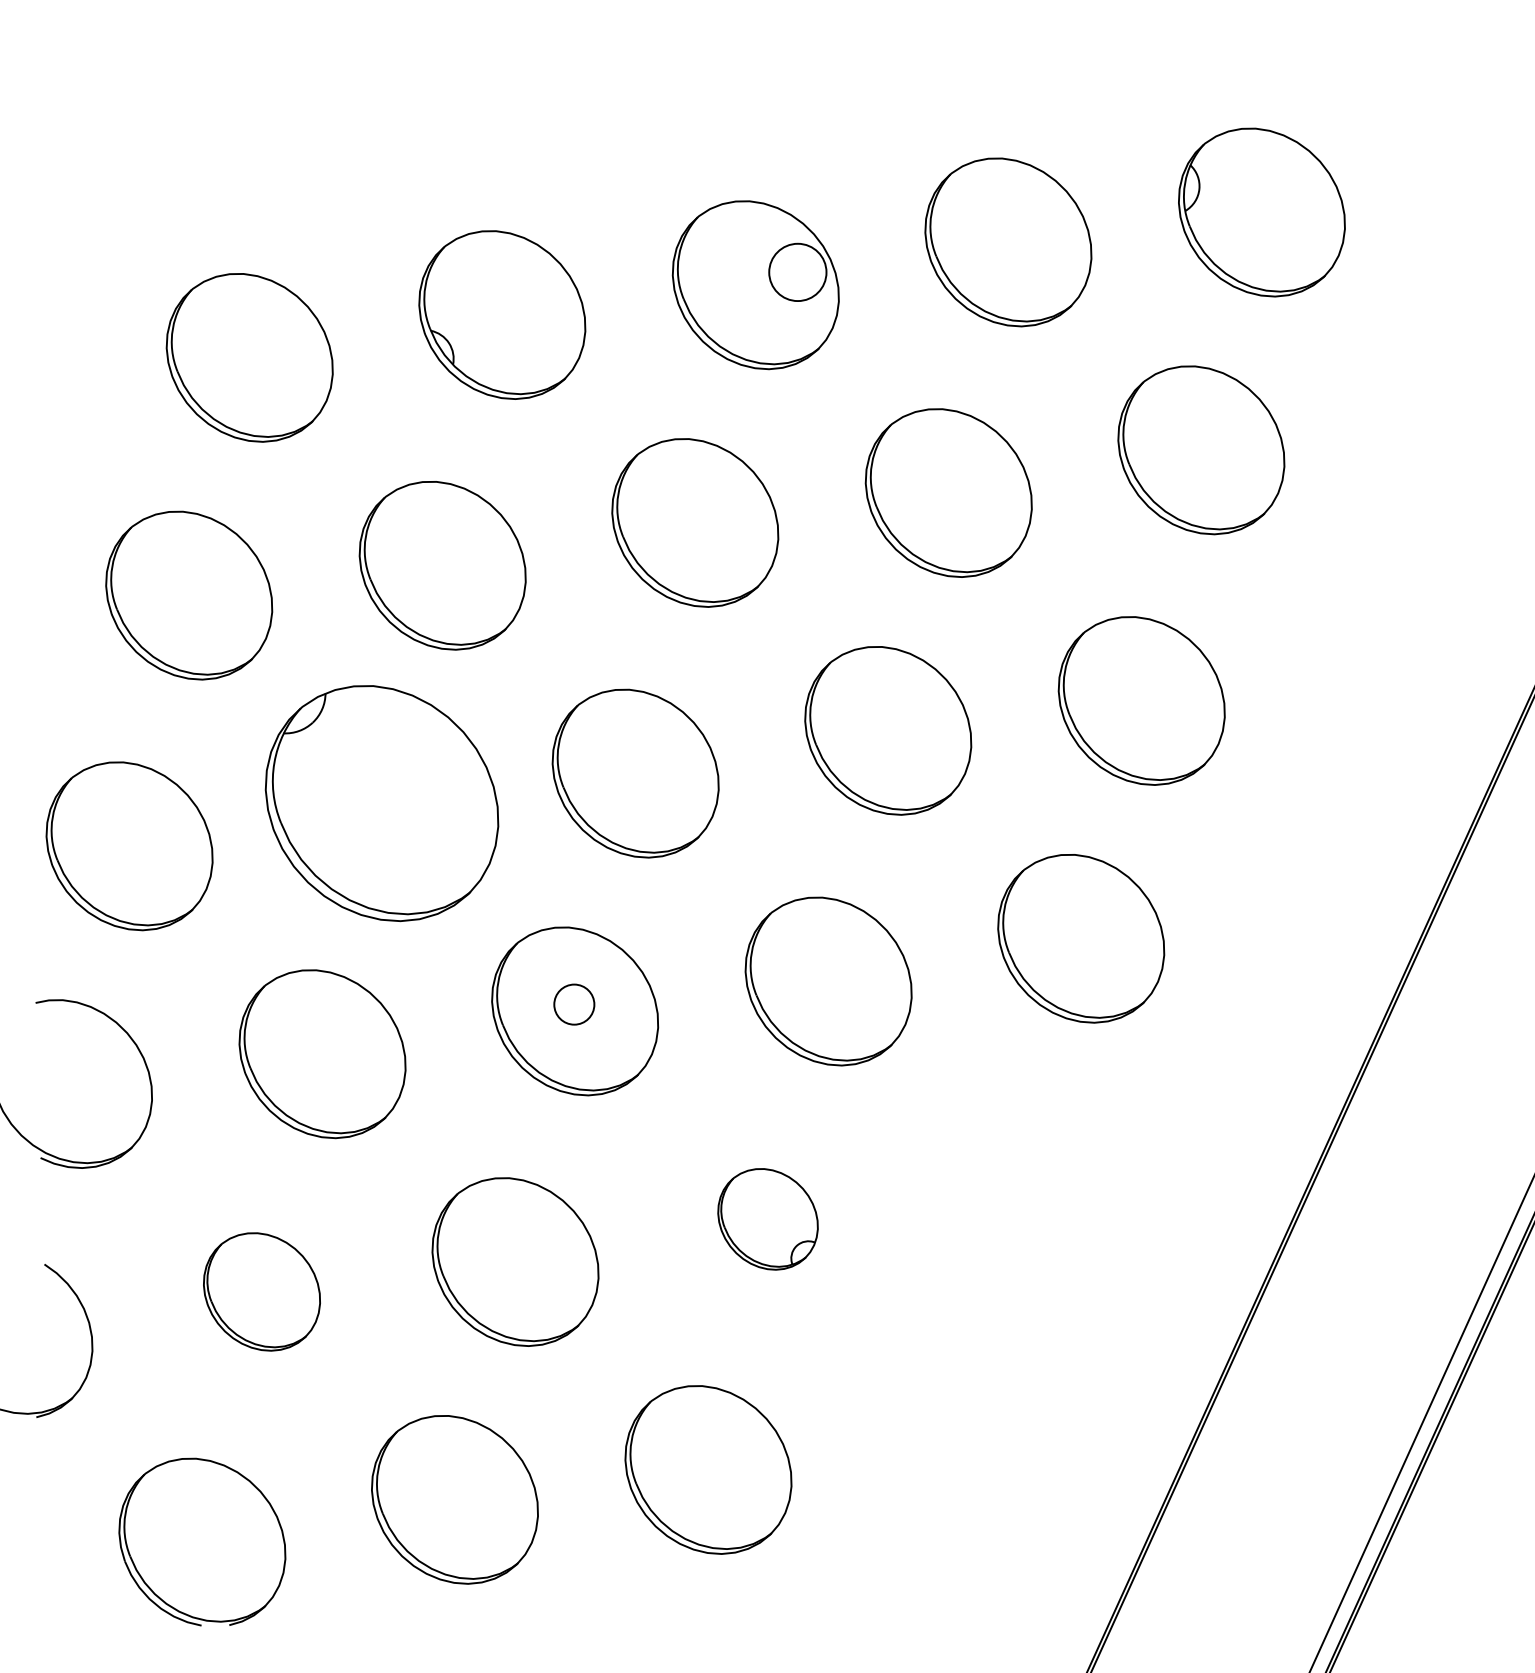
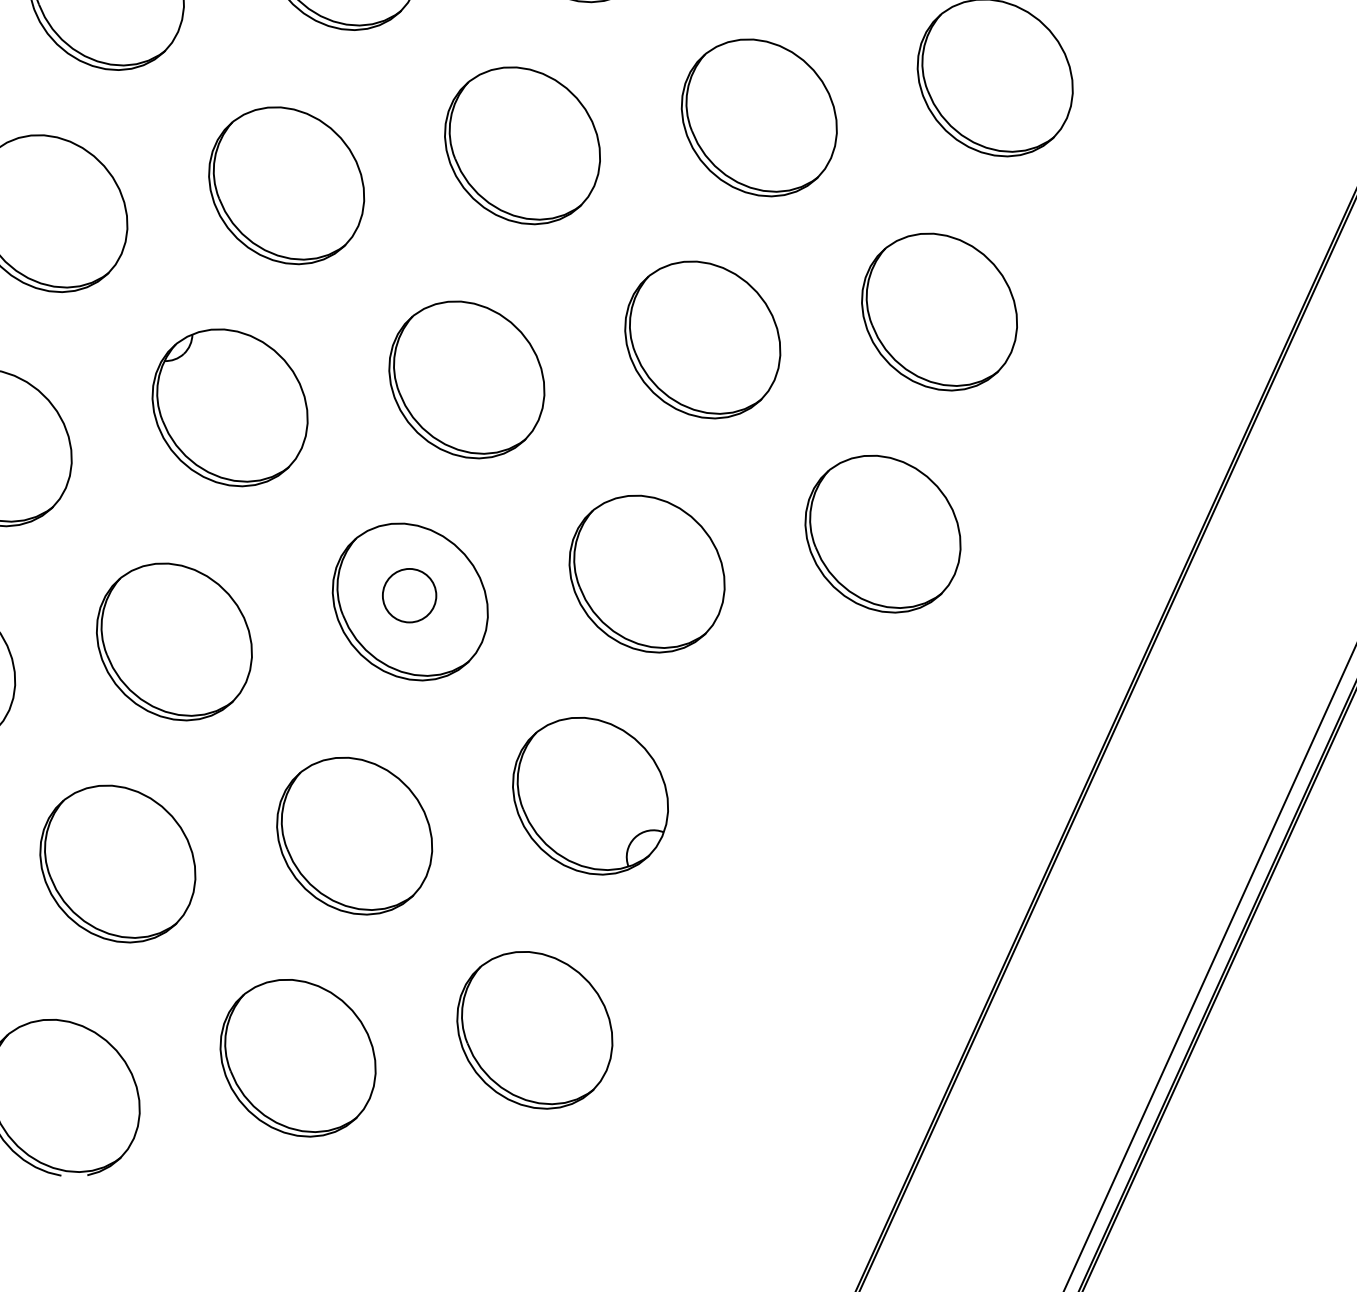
part: (382, 803) -> (230, 407), size x0.71
circle: (573, 1004) -> (408, 595), size x1.43
part: (767, 1219) -> (589, 796), size x1.67
part: (261, 1291) -> (117, 863), size x1.43

